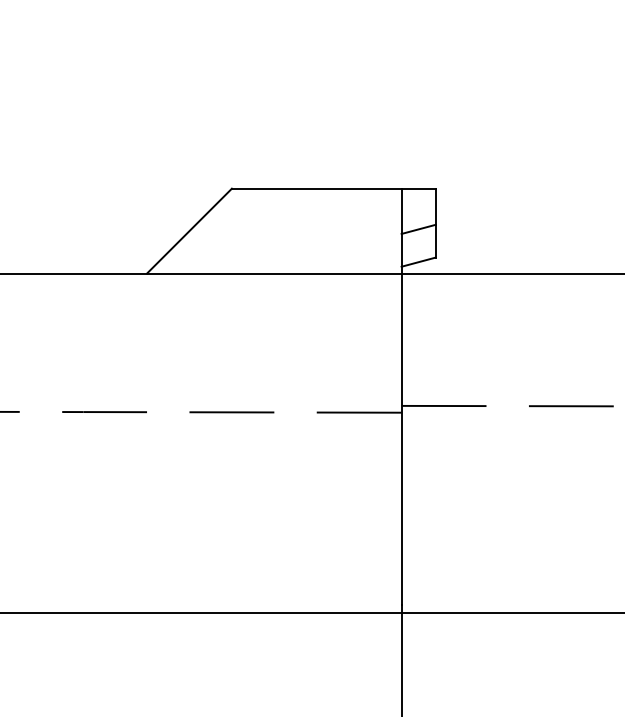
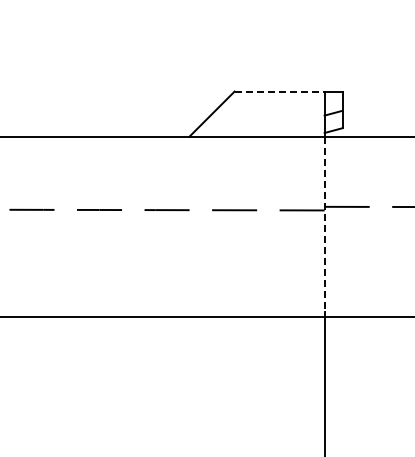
line: (318, 188) -> (280, 91), solid -> dashed
line: (401, 439) -> (324, 224), solid -> dashed

